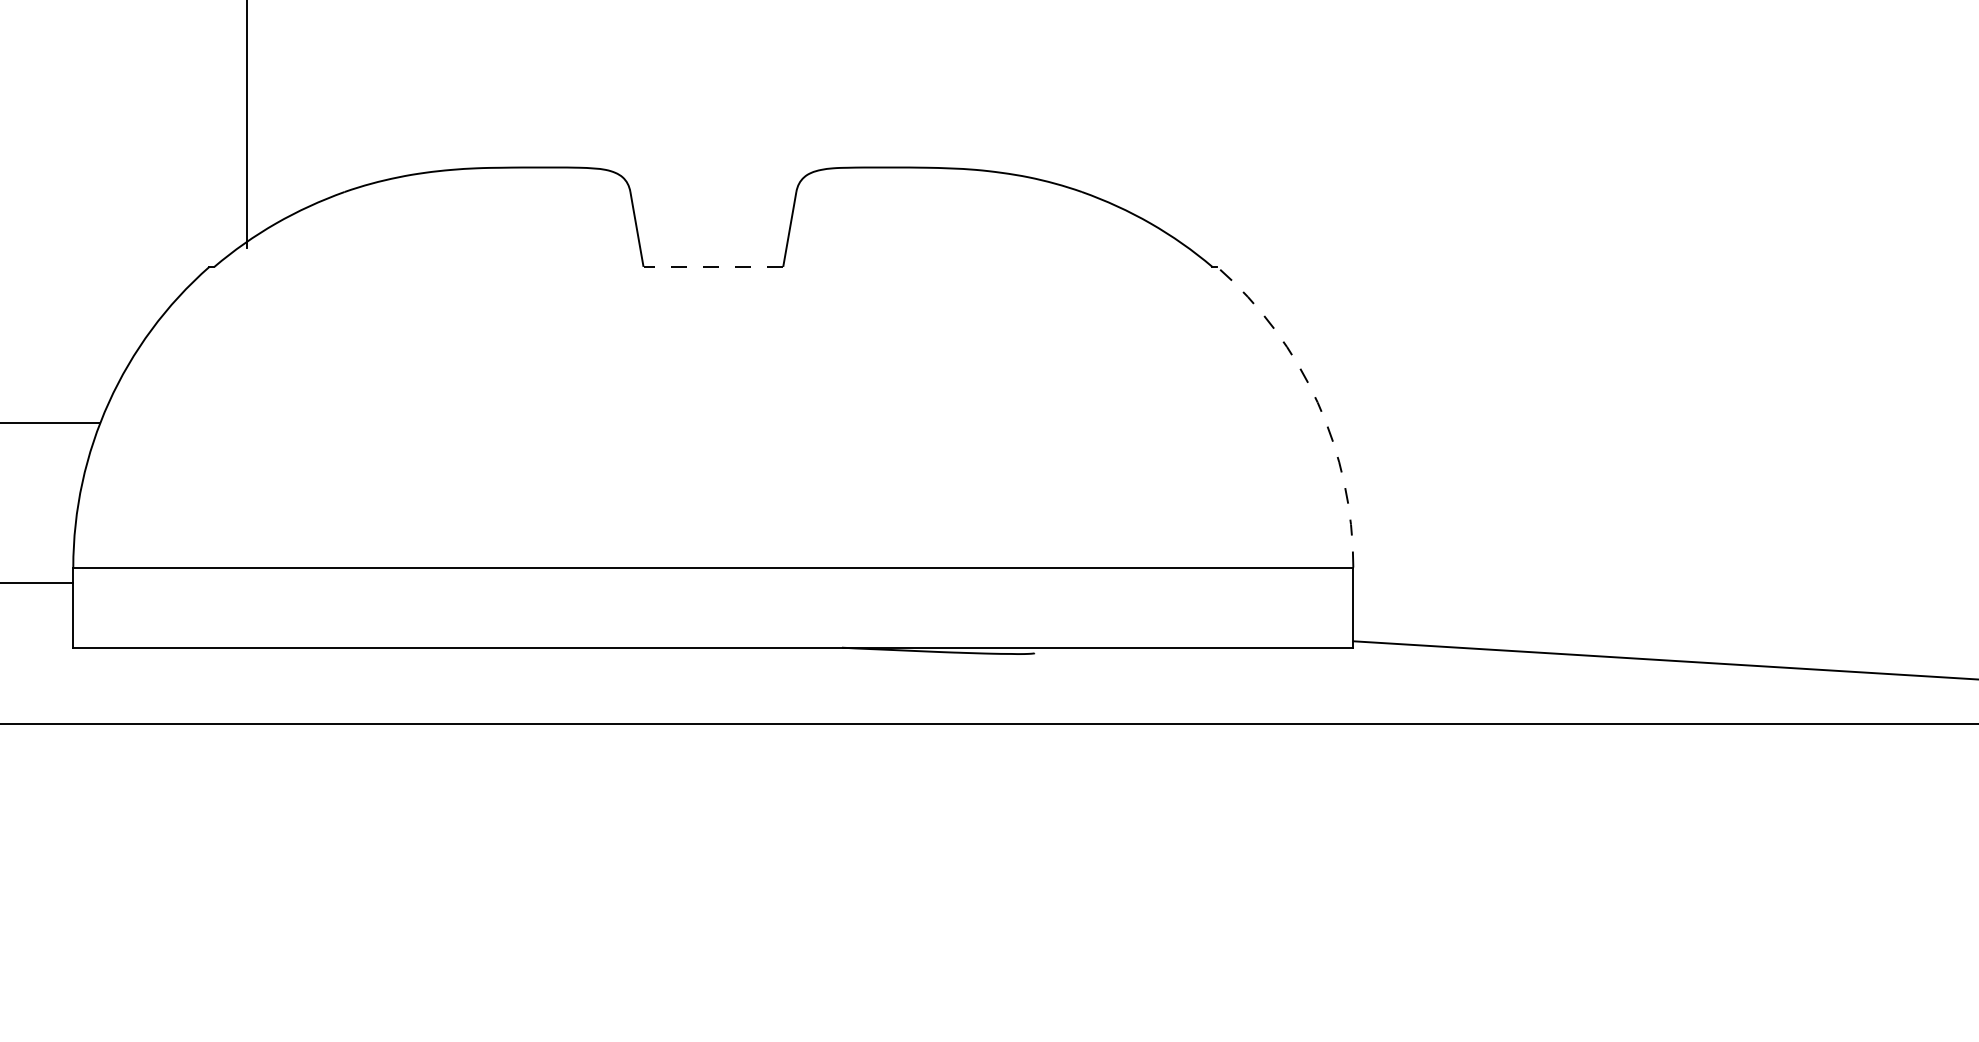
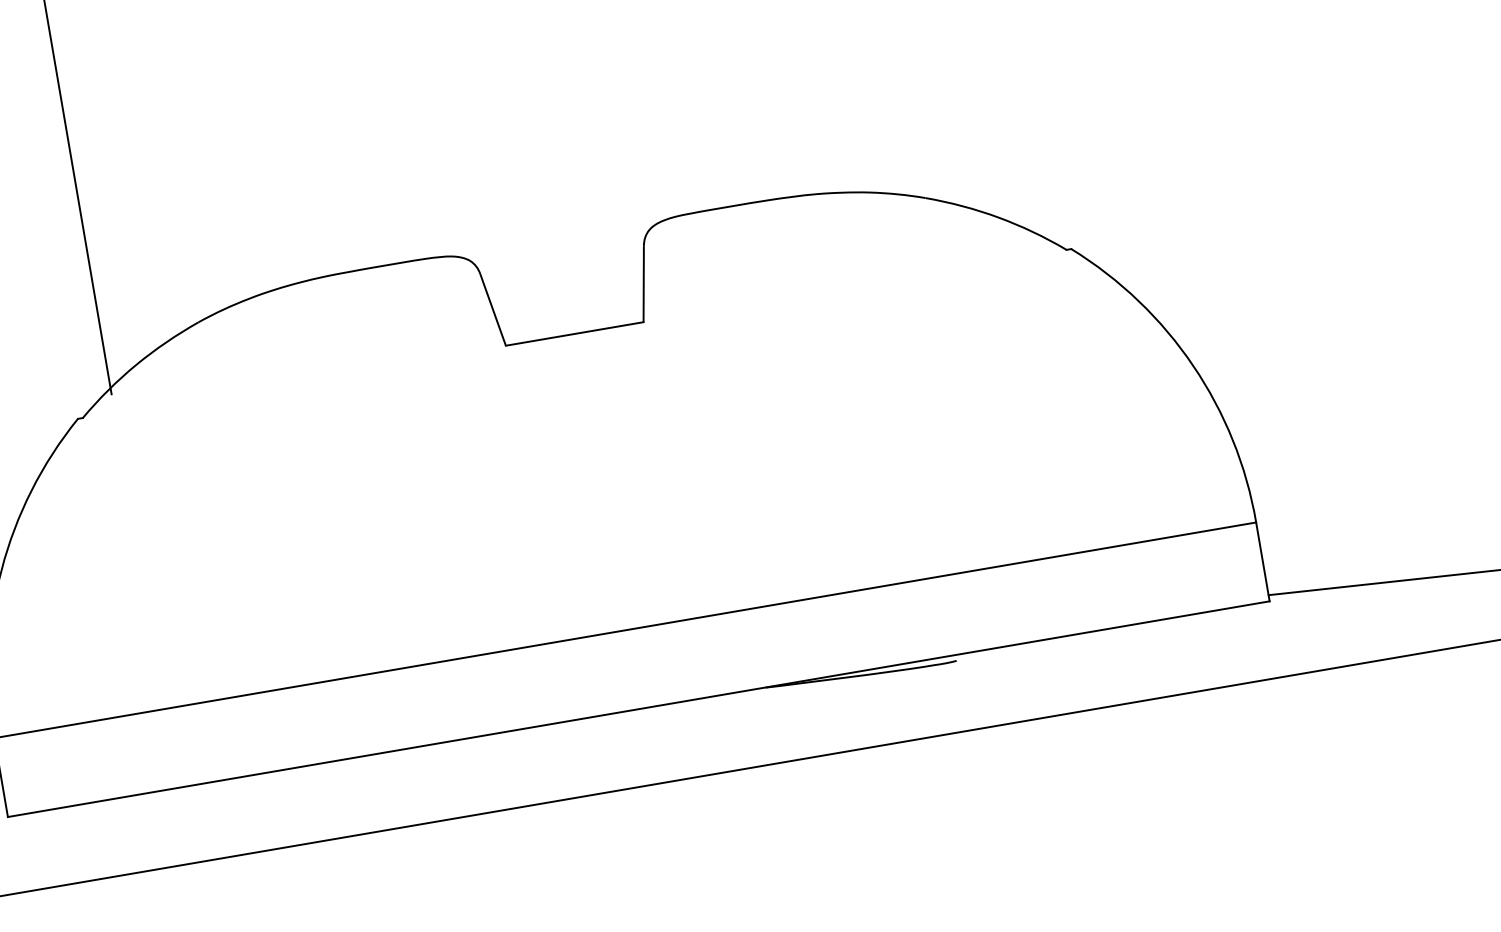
line: (713, 266) -> (574, 333), dashed -> solid
arc: (1317, 402) -> (1193, 365), dashed -> solid

